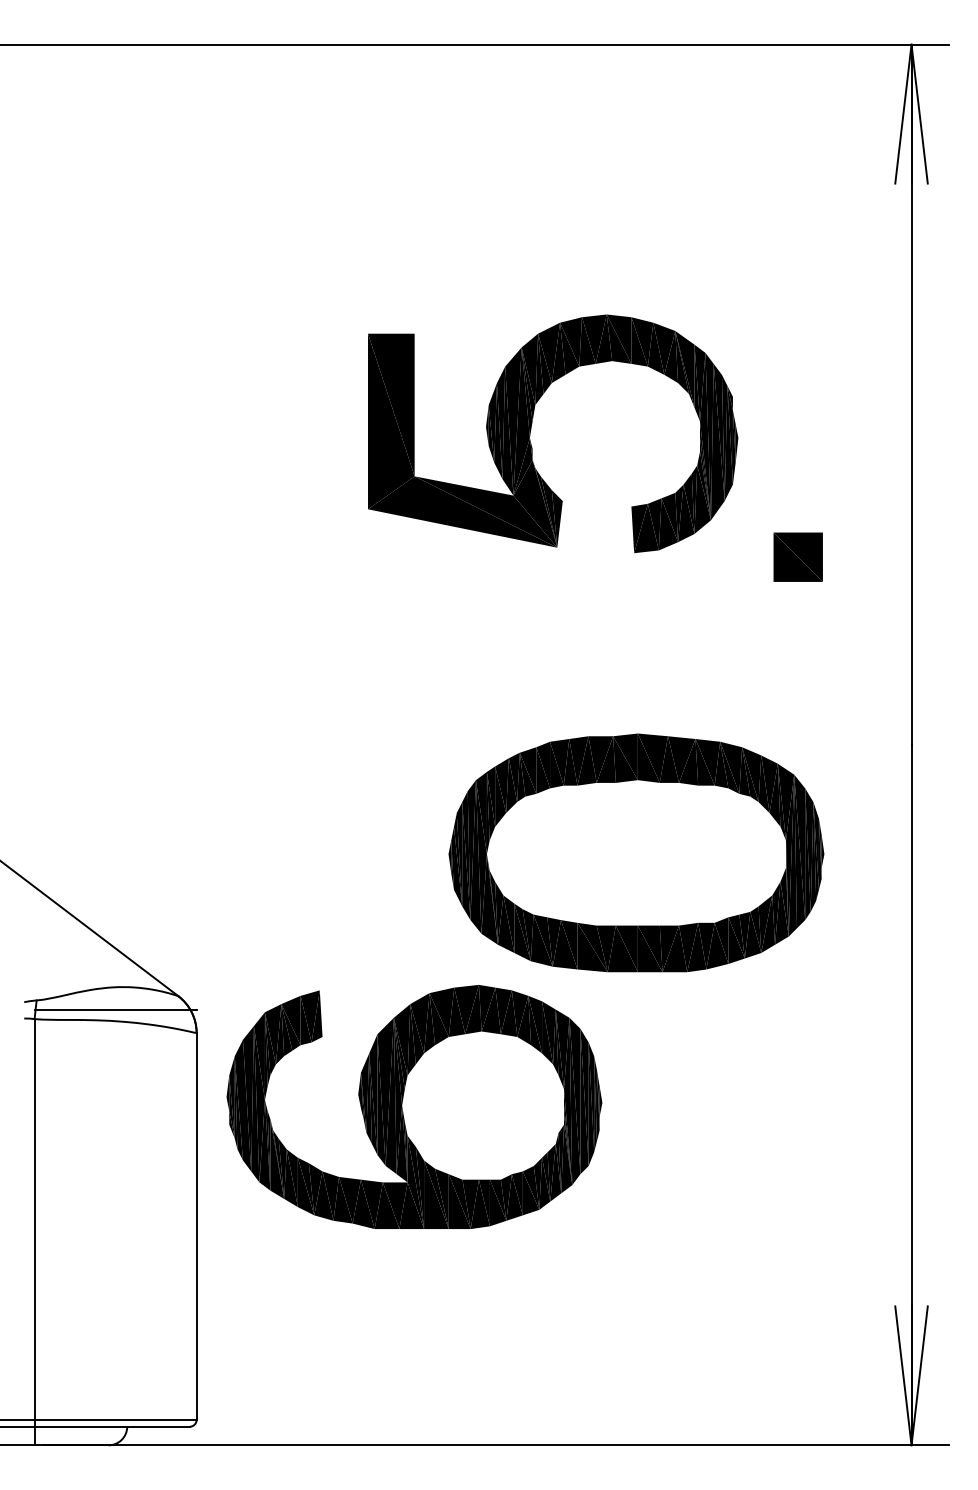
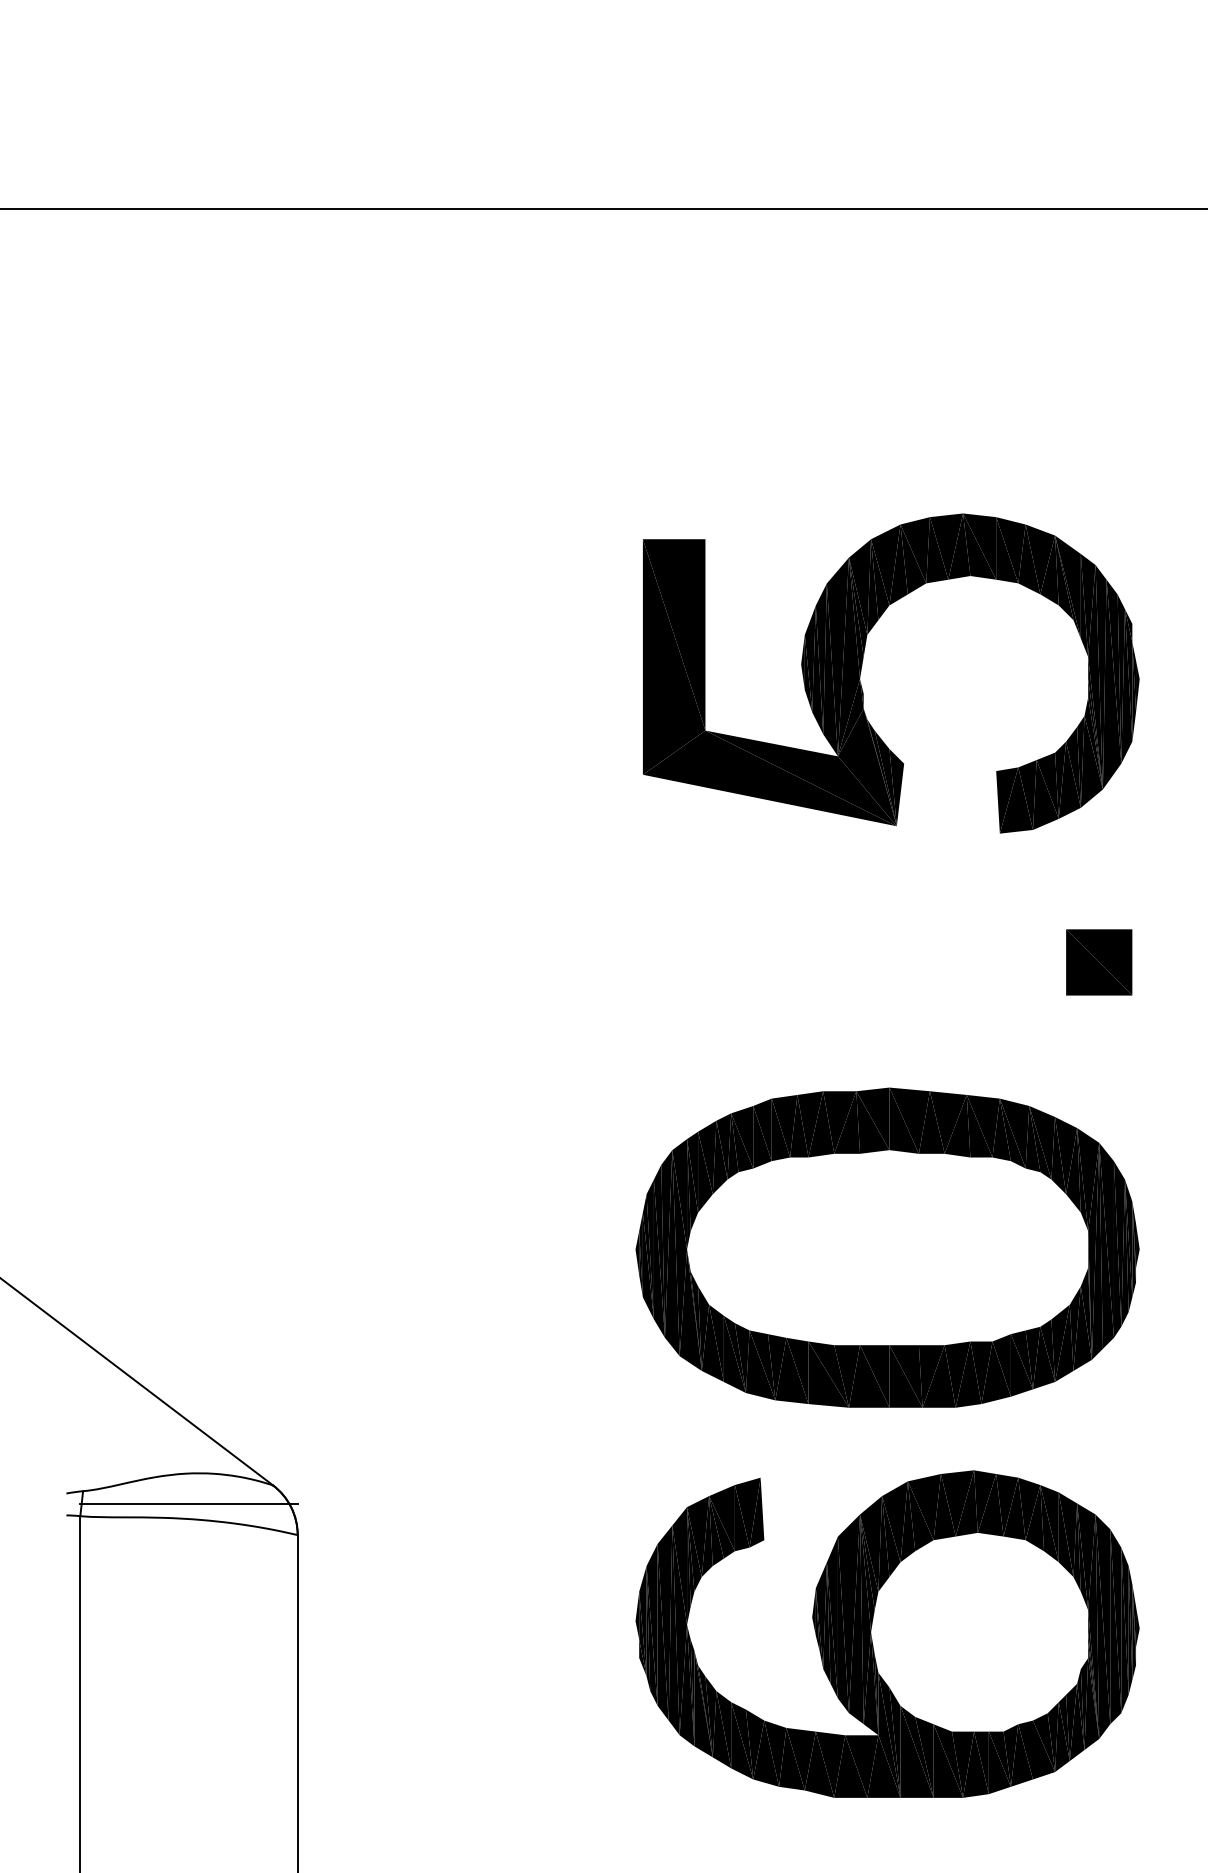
part: (531, 430) -> (862, 669), moved
part: (797, 556) -> (1098, 961), moved
part: (636, 852) -> (887, 1247), moved
part: (414, 1106) -> (887, 1633), moved

